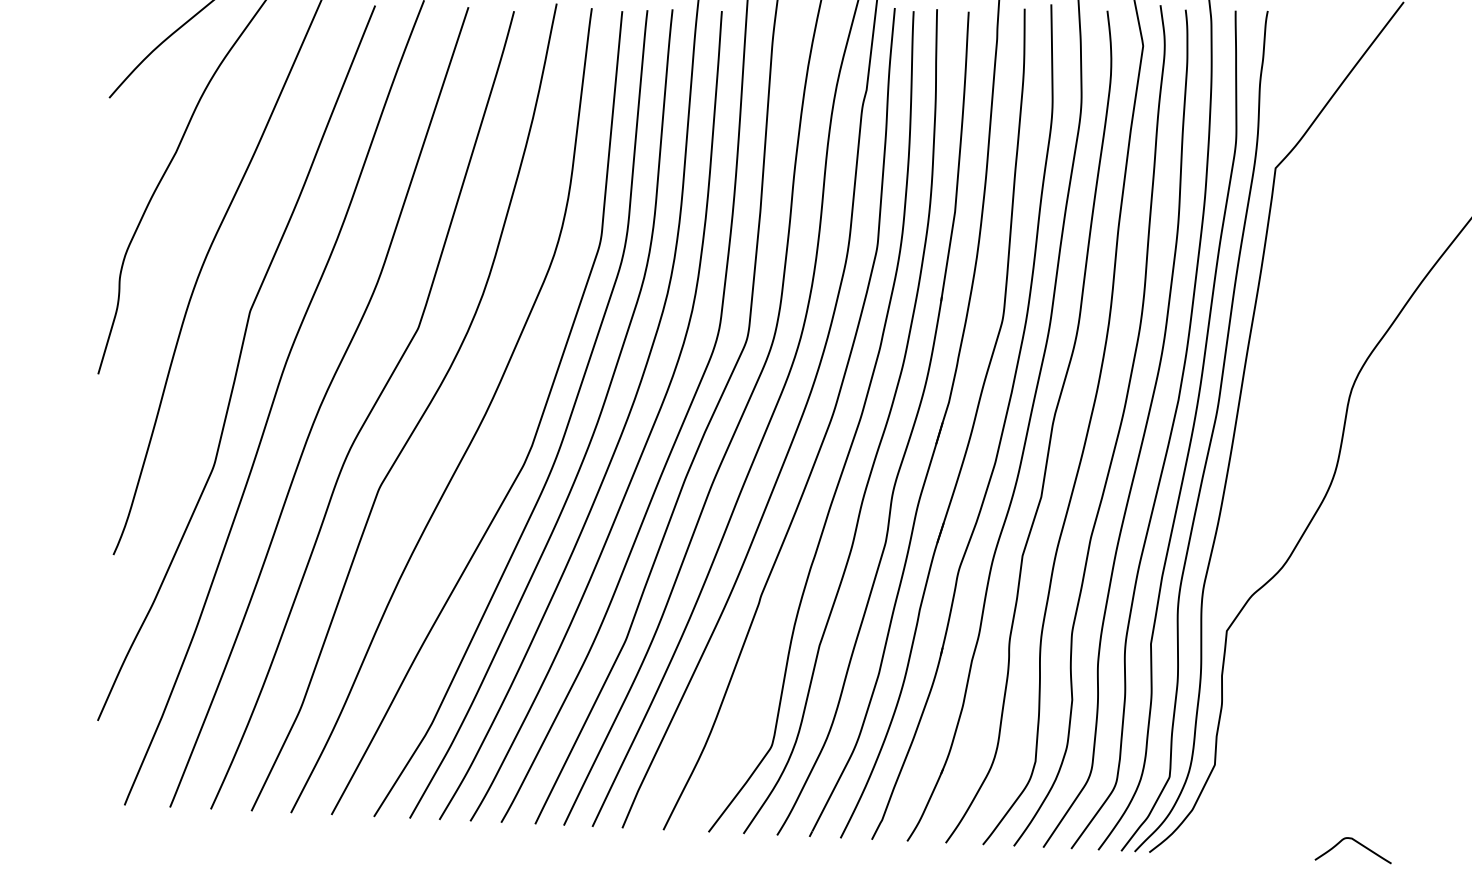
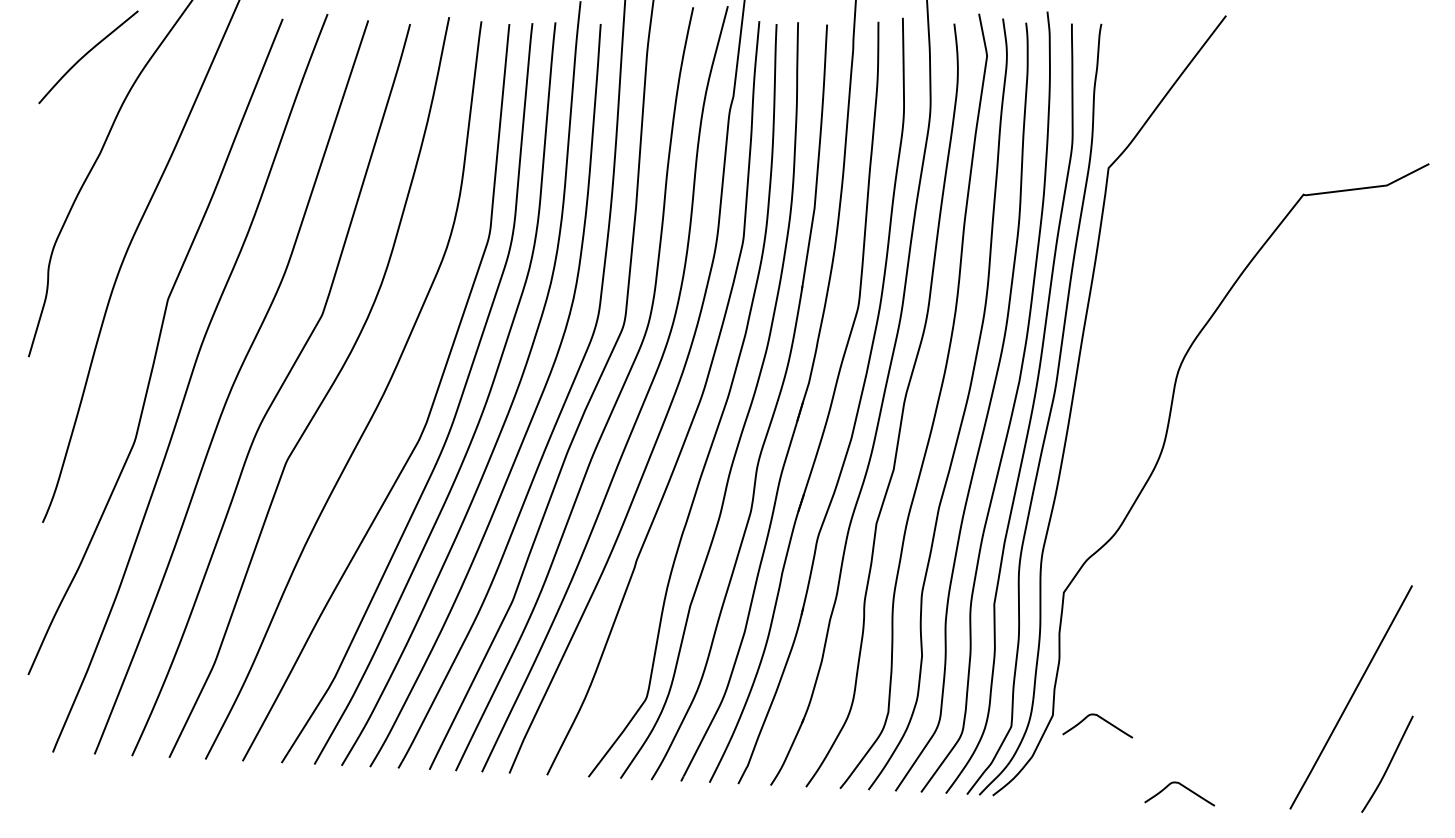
curve: (1267, 769) -> (1101, 719), added

